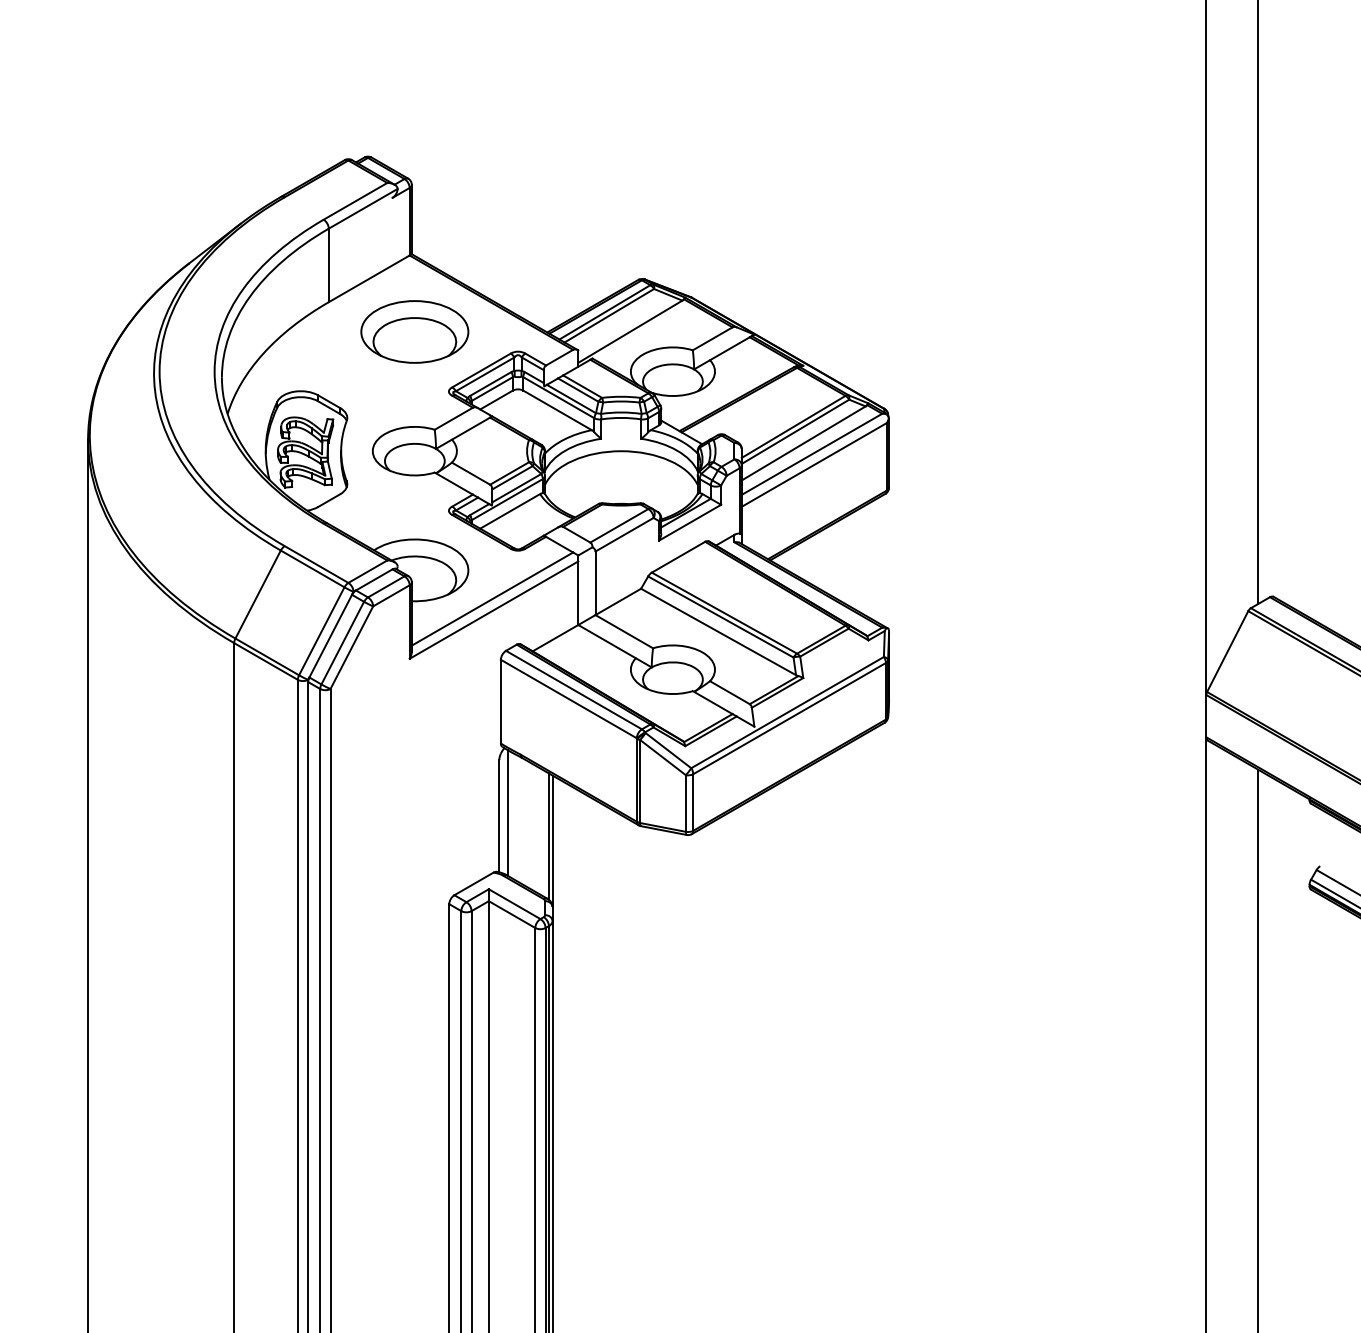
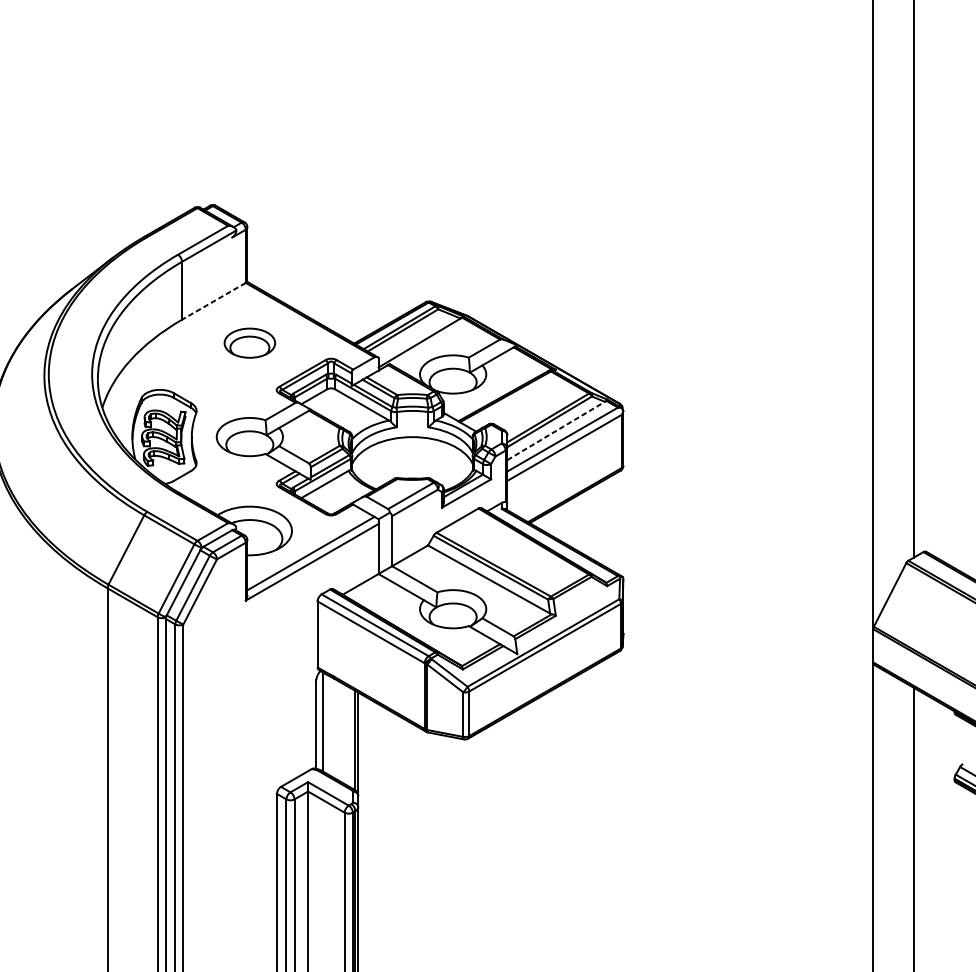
line: (369, 278) -> (214, 301), solid -> dashed
part: (414, 331) -> (249, 342), size x0.6
line: (804, 443) -> (556, 431), solid -> dashed

